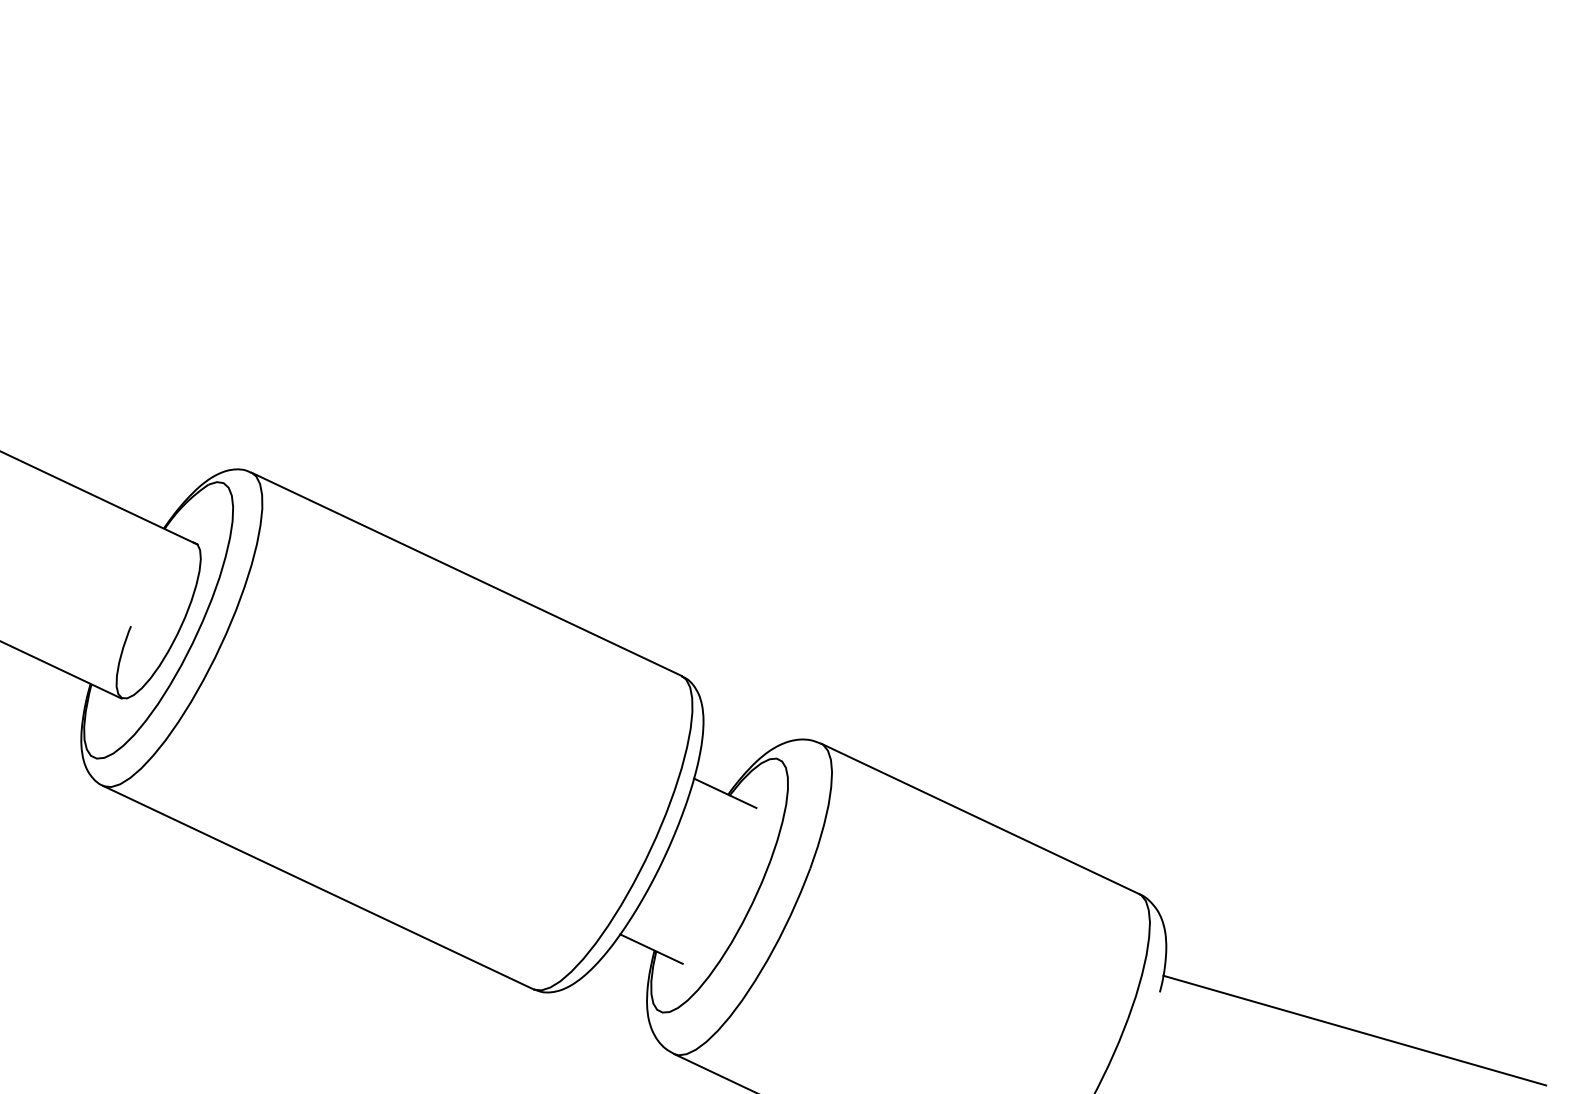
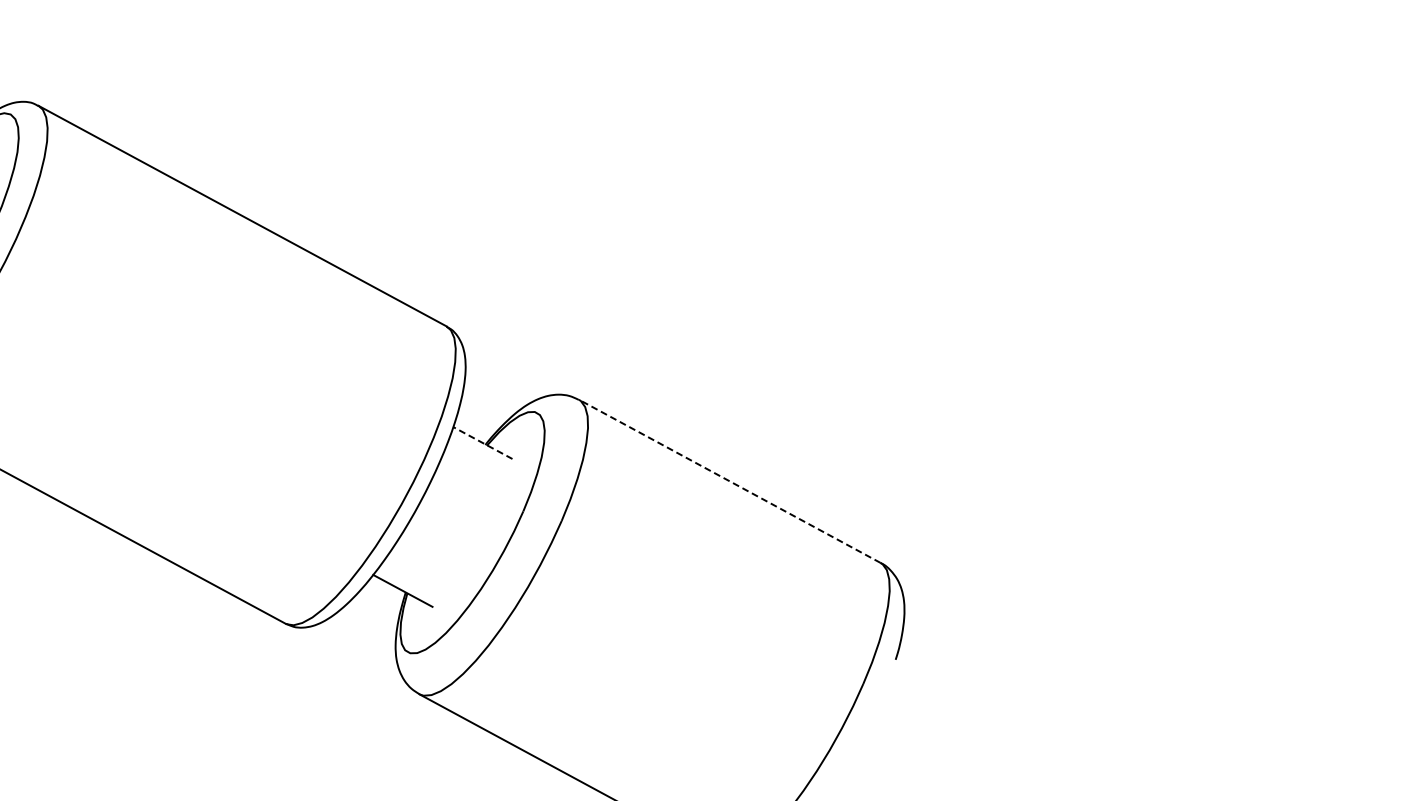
line: (724, 793) -> (482, 443), solid -> dashed
line: (980, 818) -> (730, 481), solid -> dashed
line: (1354, 1030) -> (1083, 707), removed

